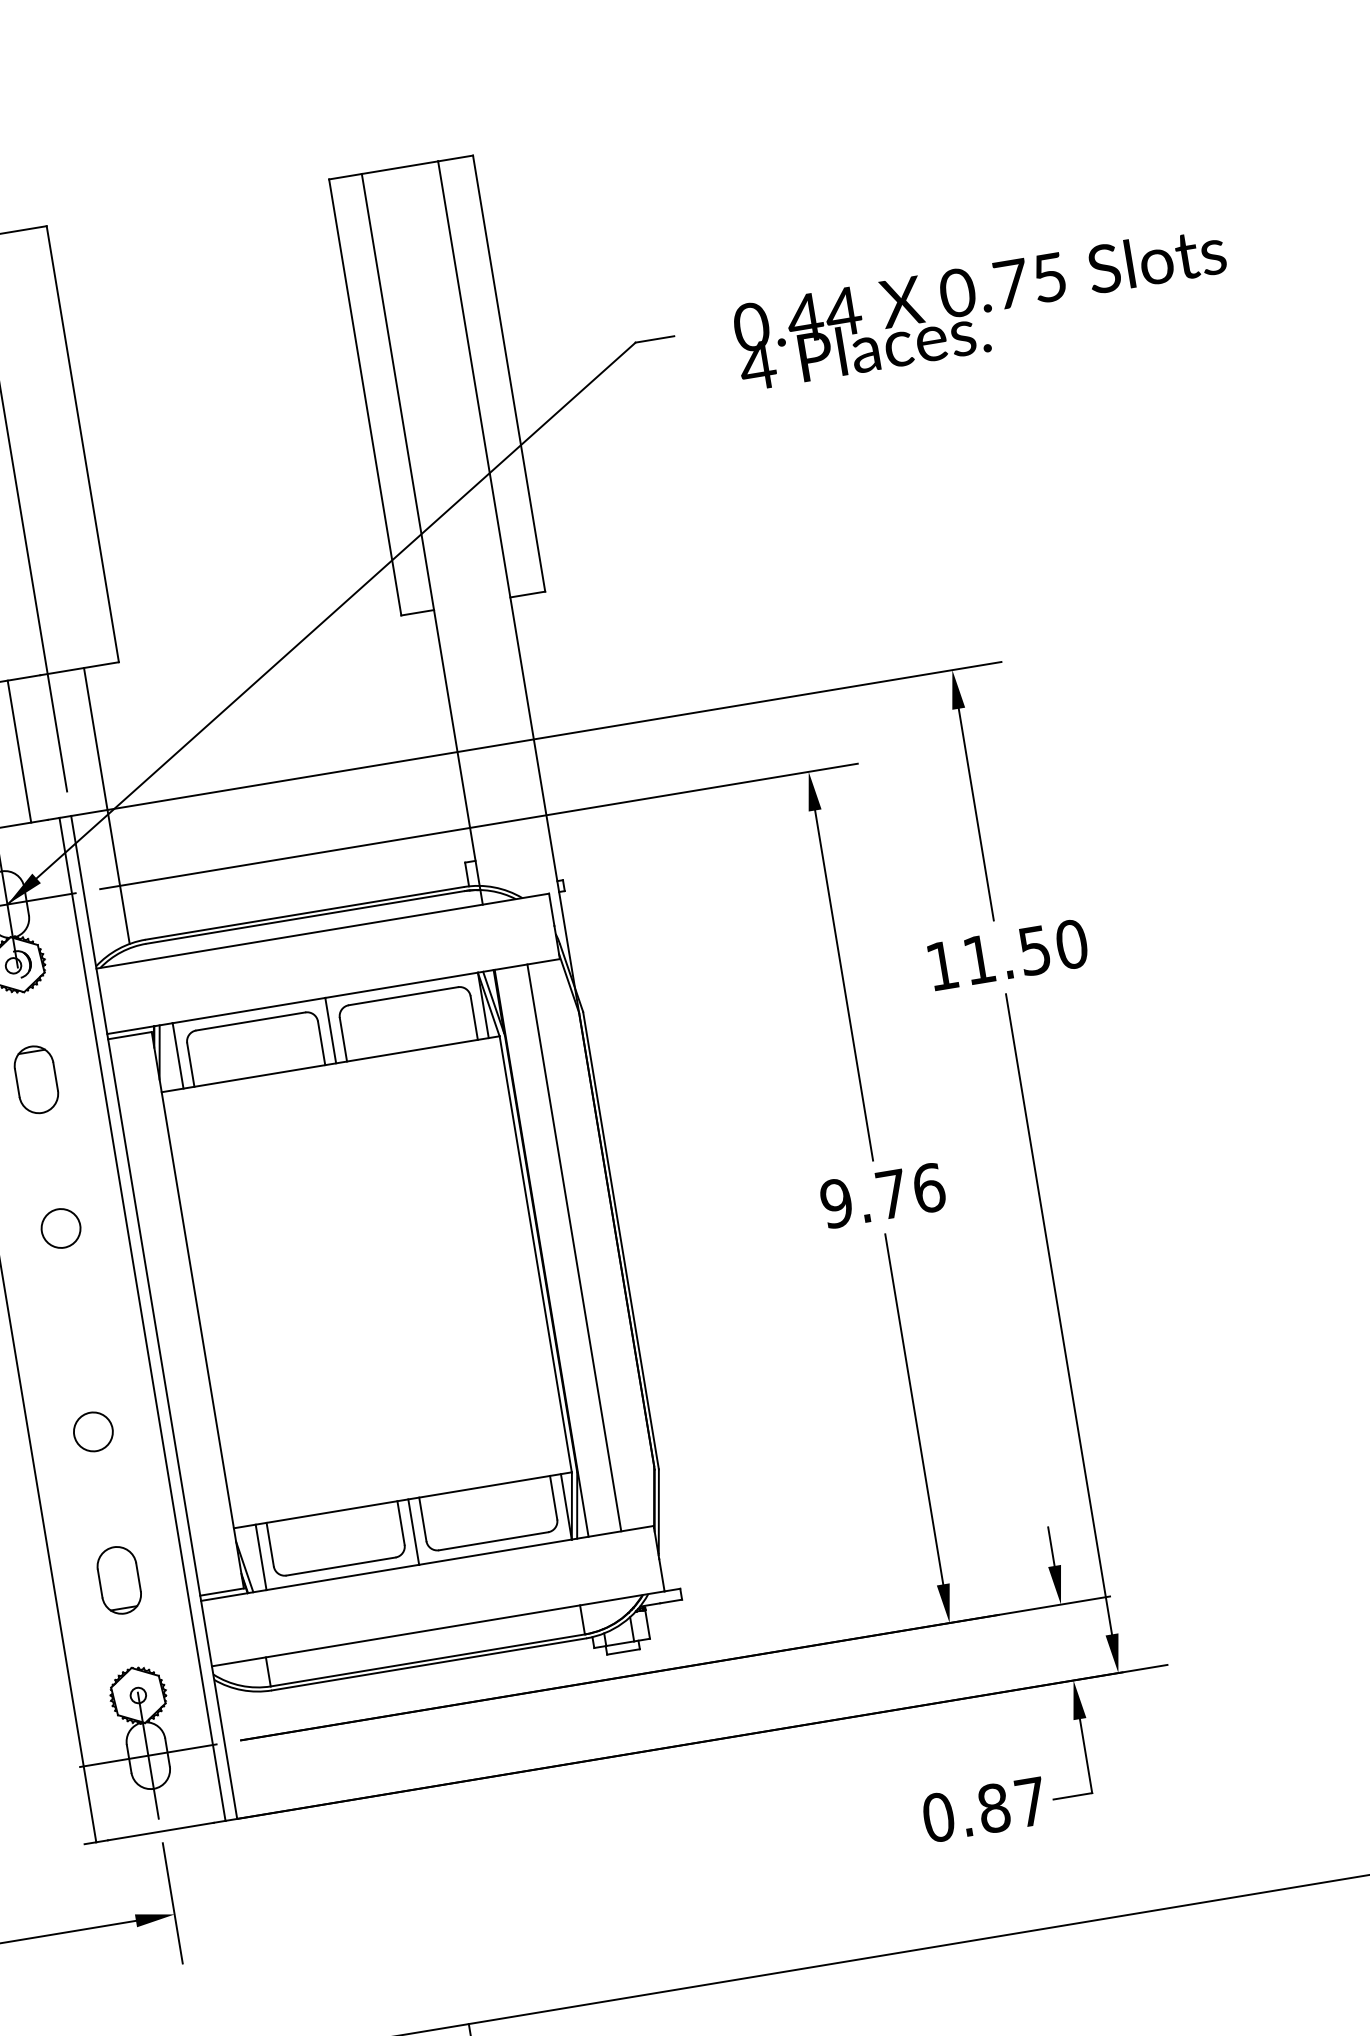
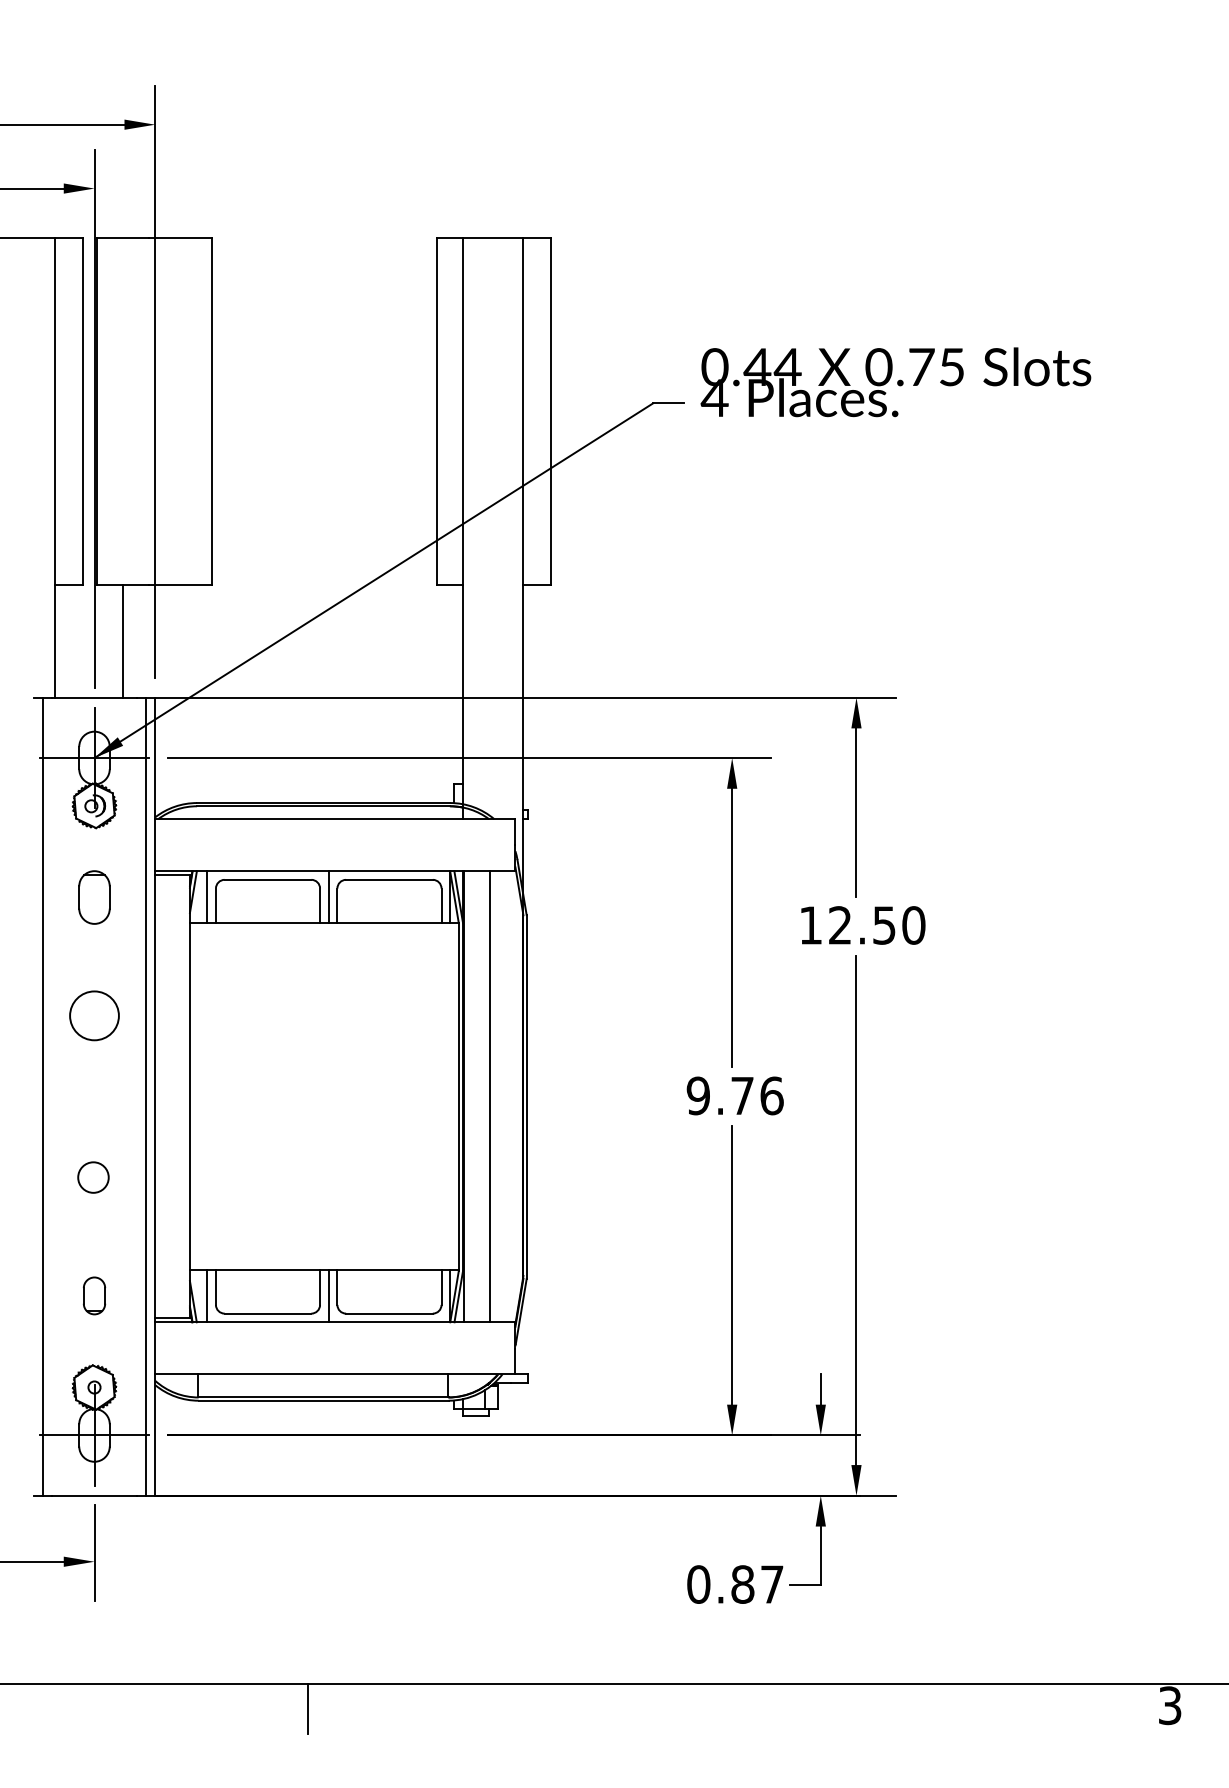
text: (981, 308) -> (895, 382), moved
line: (107, 805) -> (184, 694), removed
text: (978, 959) -> (839, 925), 11.50 -> 12.50
circle: (60, 1228) -> (94, 1015), size x1.6
part: (119, 1579) -> (94, 1295), size x0.7

